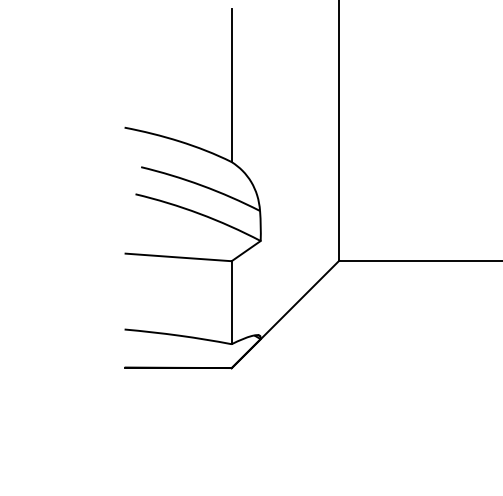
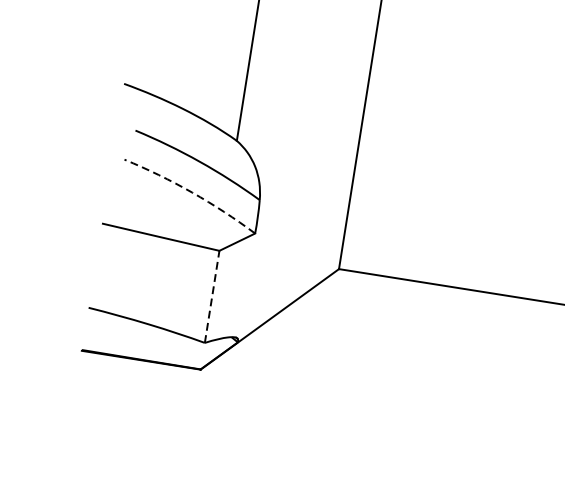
arc: (199, 213) -> (192, 192), solid -> dashed
line: (231, 302) -> (211, 296), solid -> dashed

